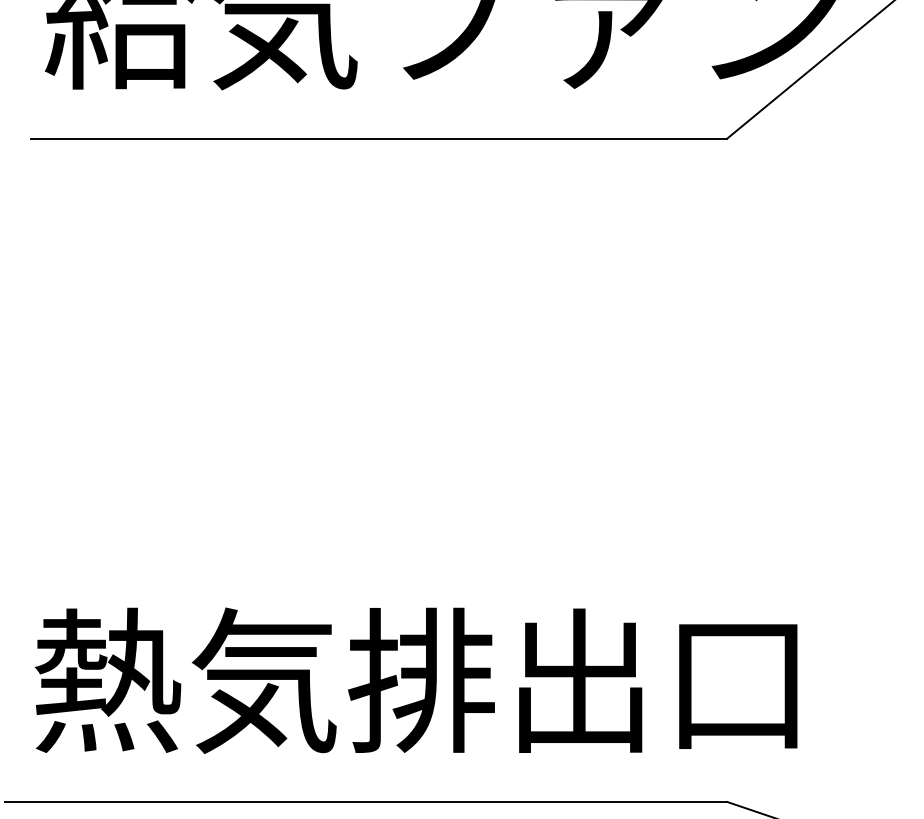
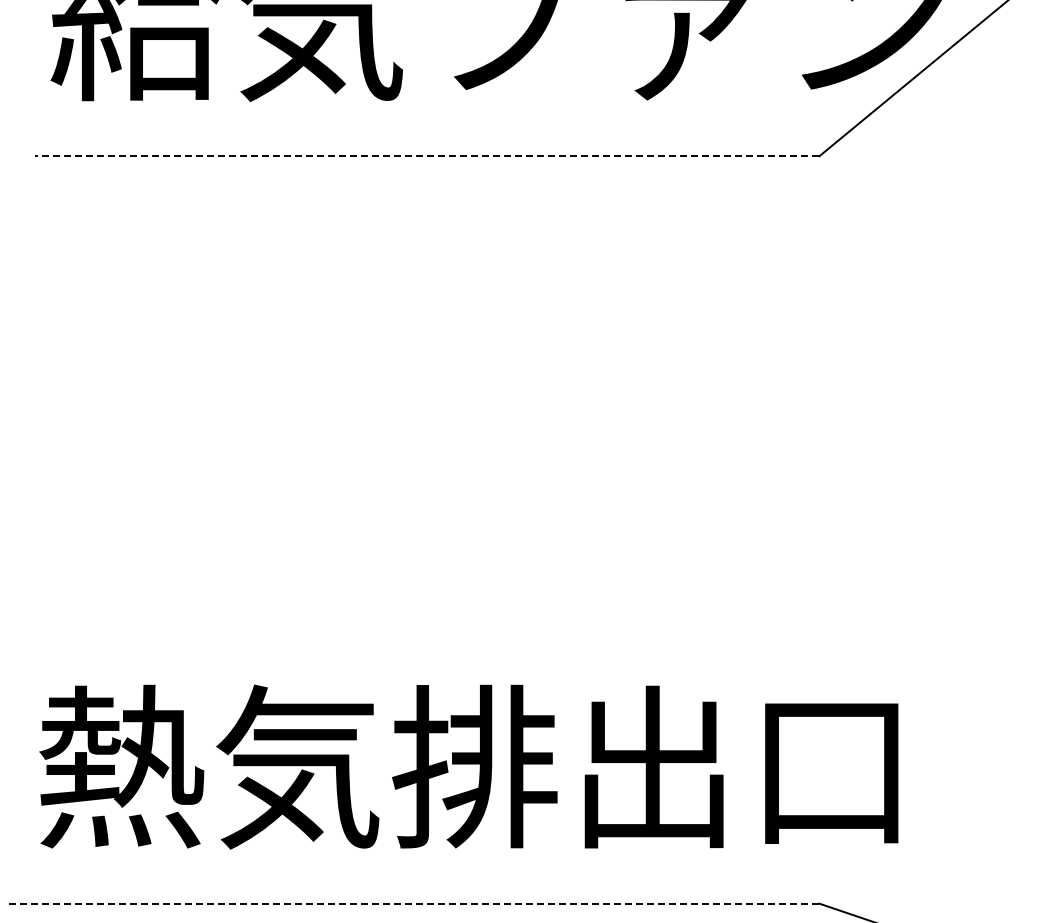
line: (378, 138) -> (426, 156), solid -> dashed
line: (365, 801) -> (411, 903), solid -> dashed

